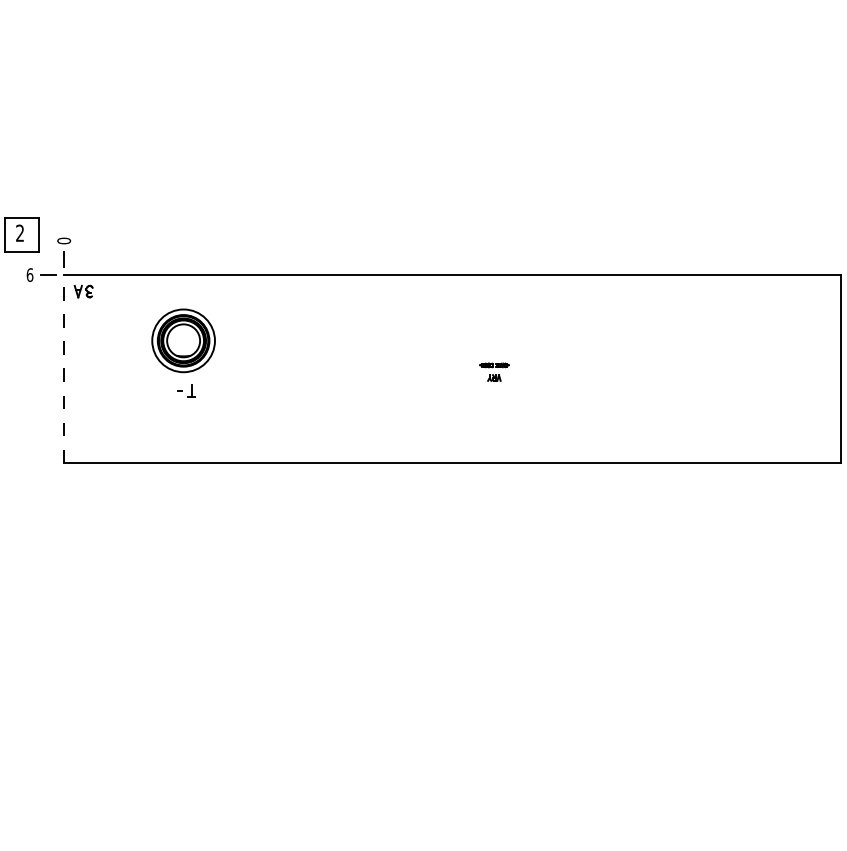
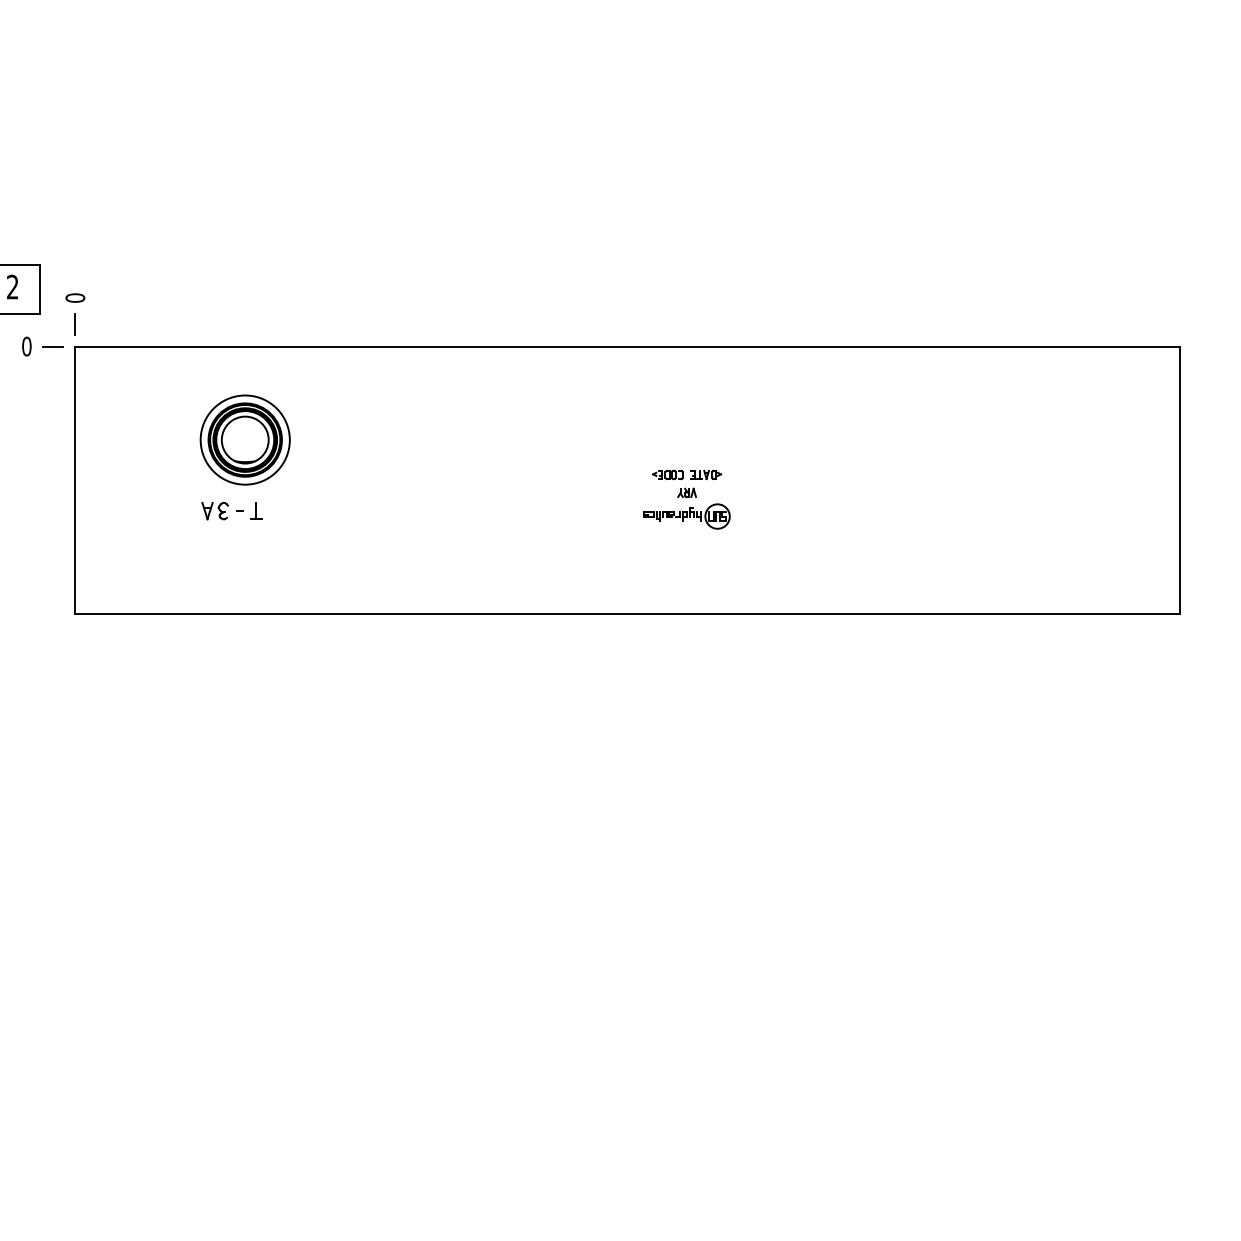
text: (29, 275) -> (26, 346), 6 -> 0
part: (83, 291) -> (214, 510), moved
part: (494, 365) -> (687, 474), size x1.67
line: (64, 369) -> (75, 480), dashed -> solid
part: (493, 394) -> (686, 516), added

